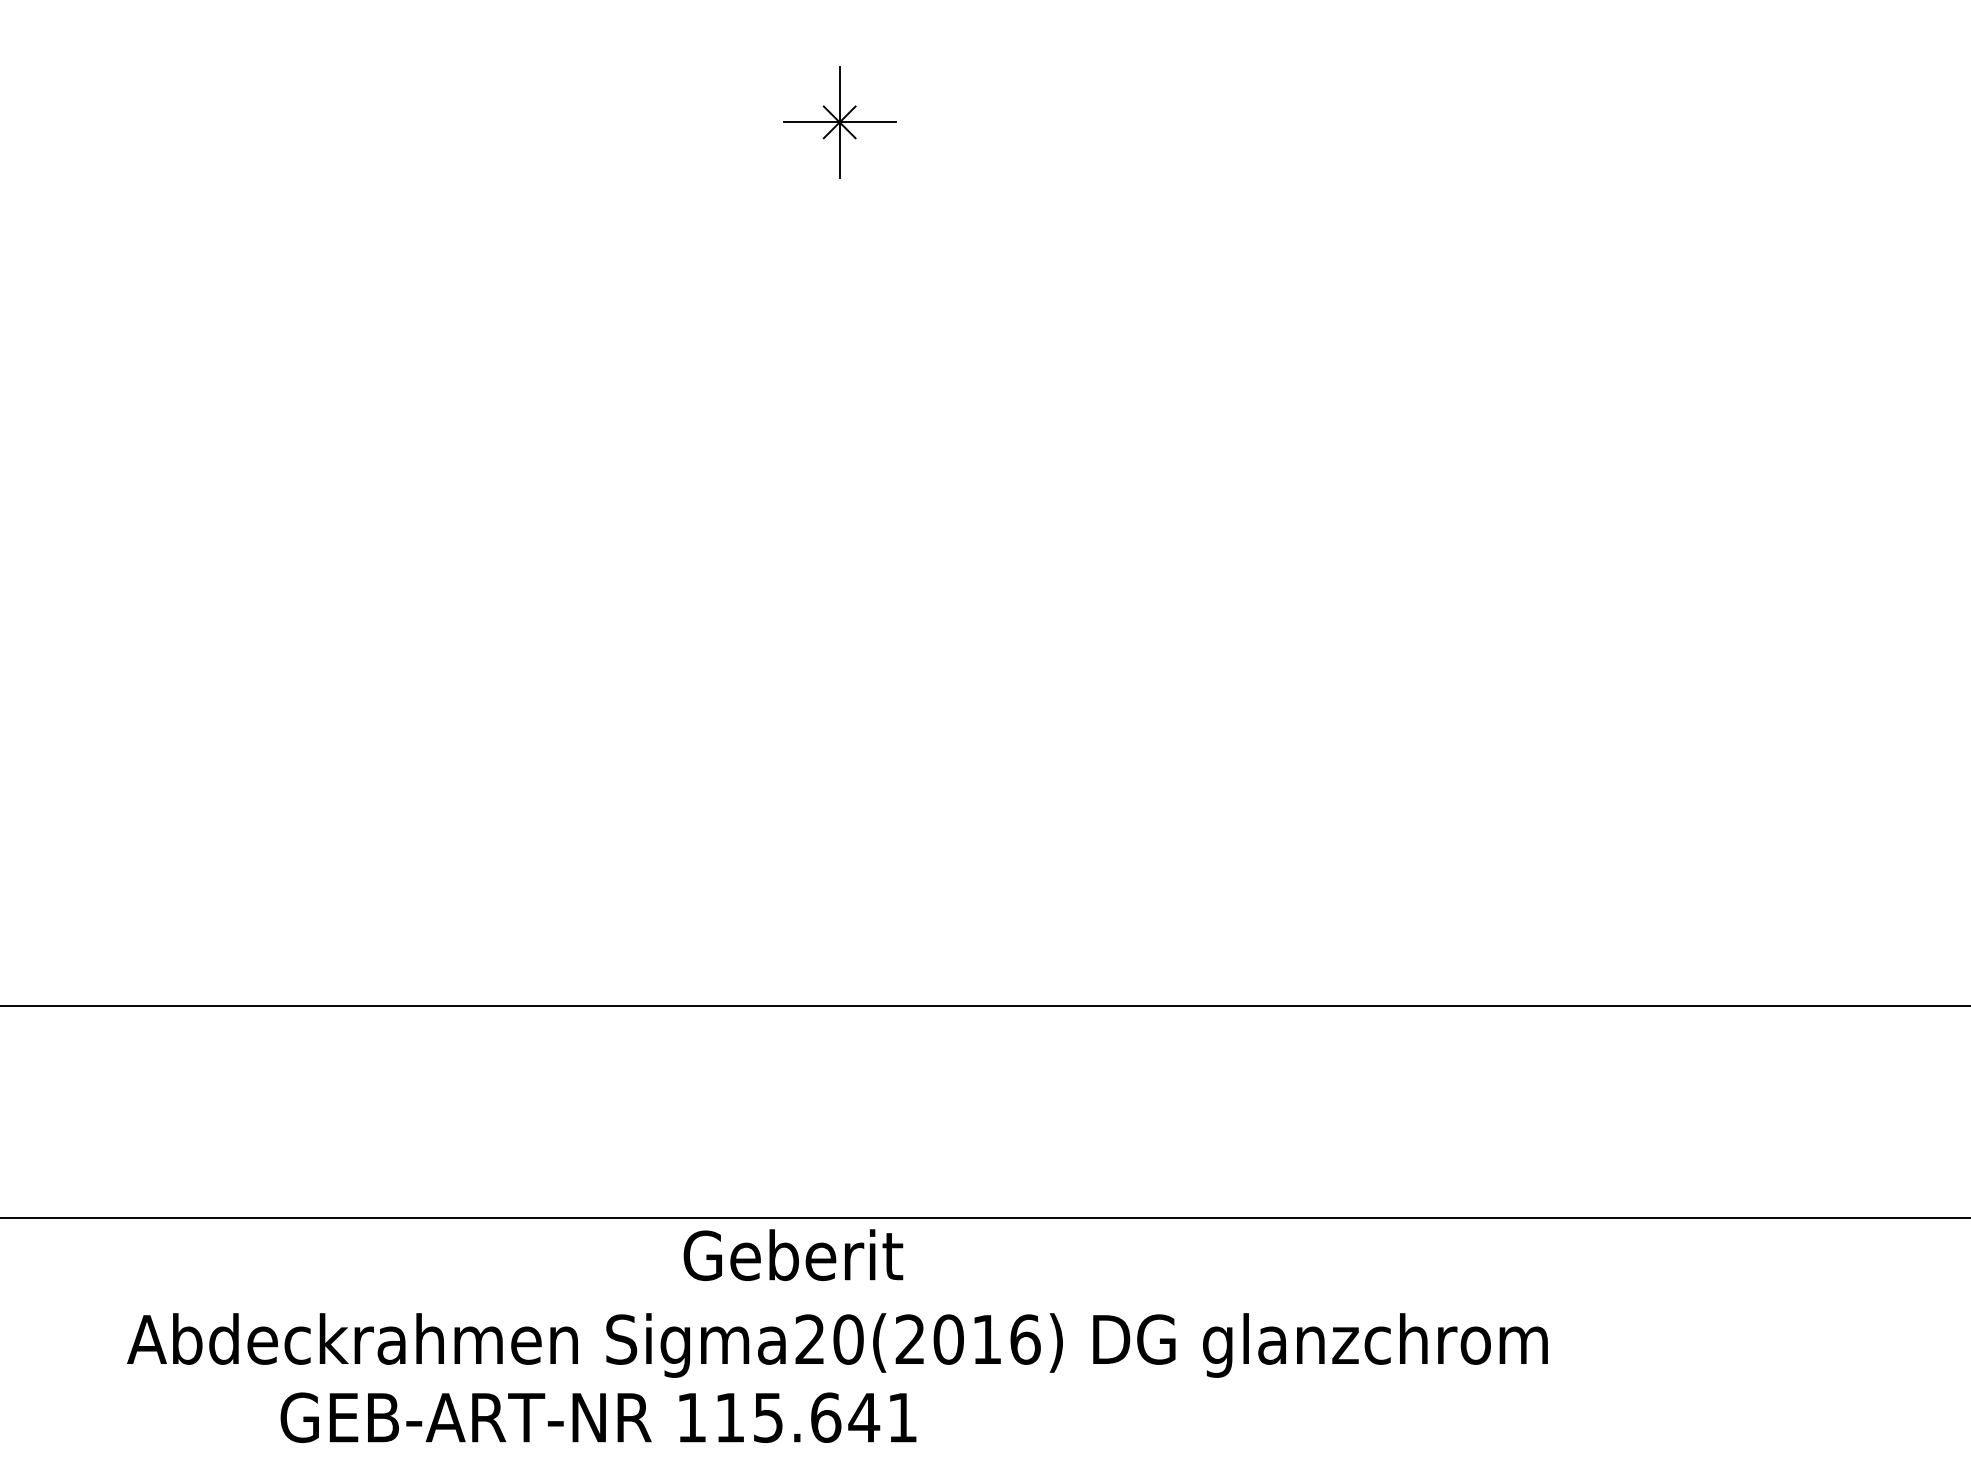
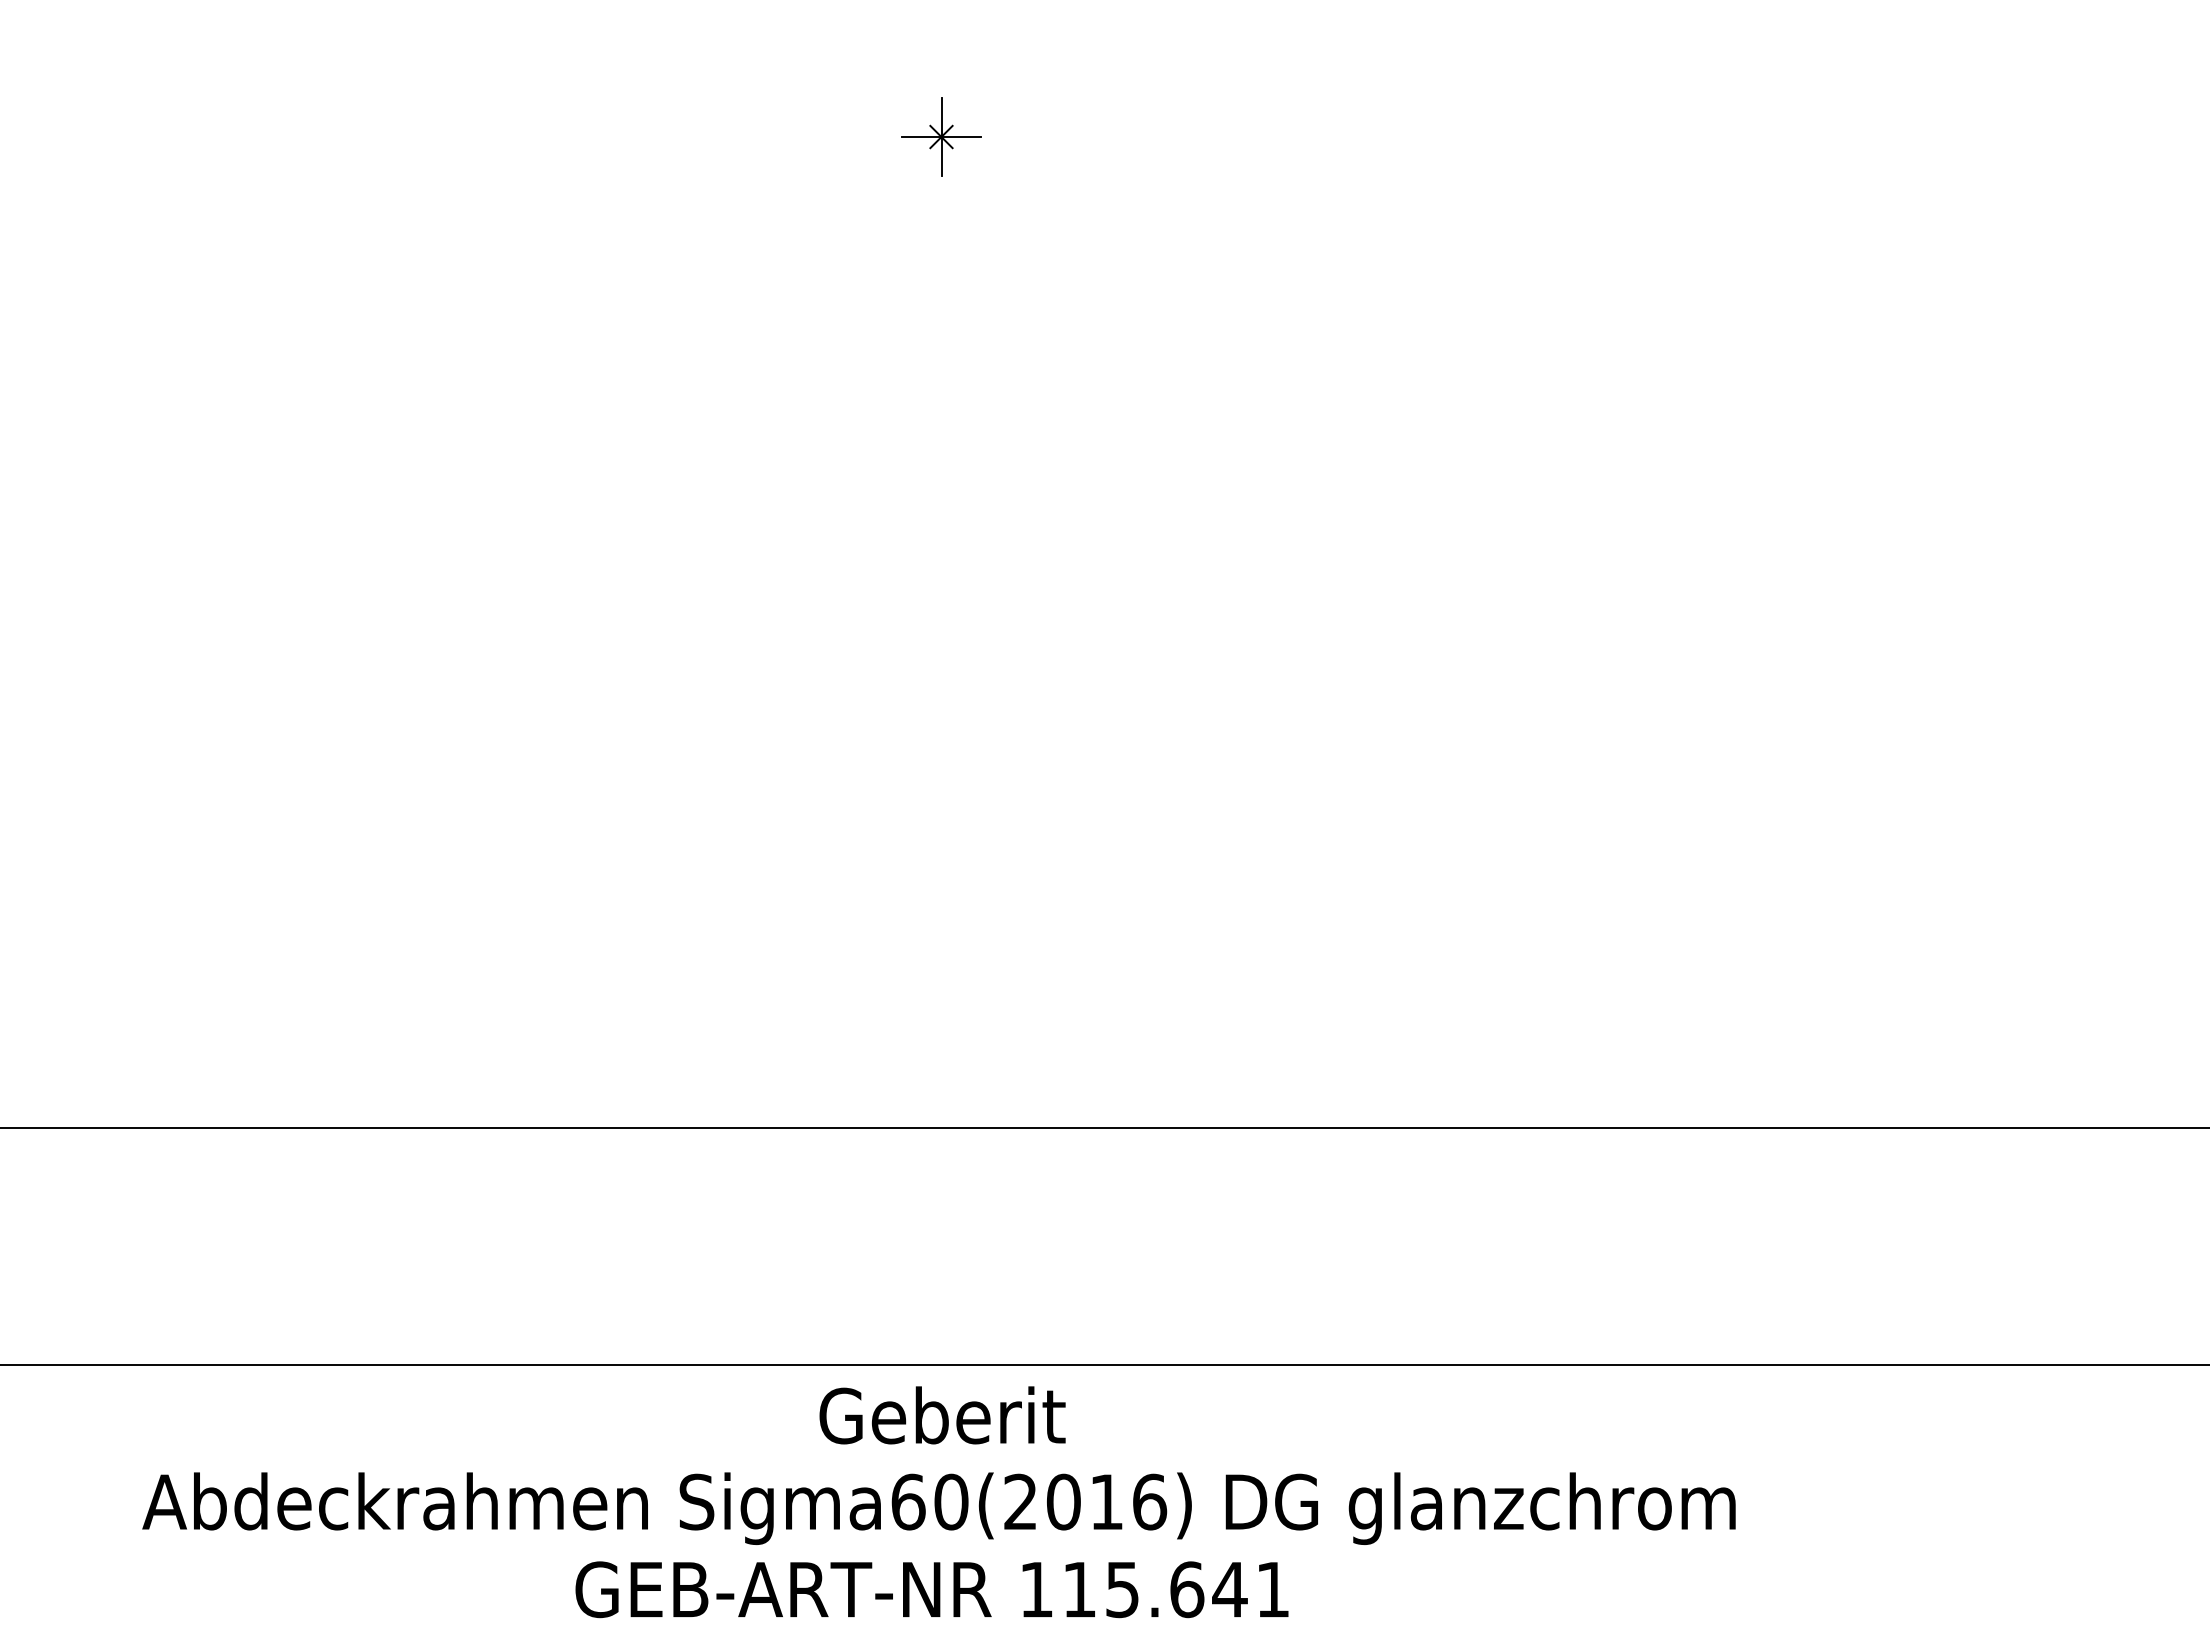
part: (839, 121) -> (941, 136), size x0.62
text: (793, 1255) -> (942, 1415), moved
text: (810, 1339) -> (908, 1501), Sigma20(2016) -> Sigma60(2016)
text: (598, 1417) -> (931, 1589), moved

